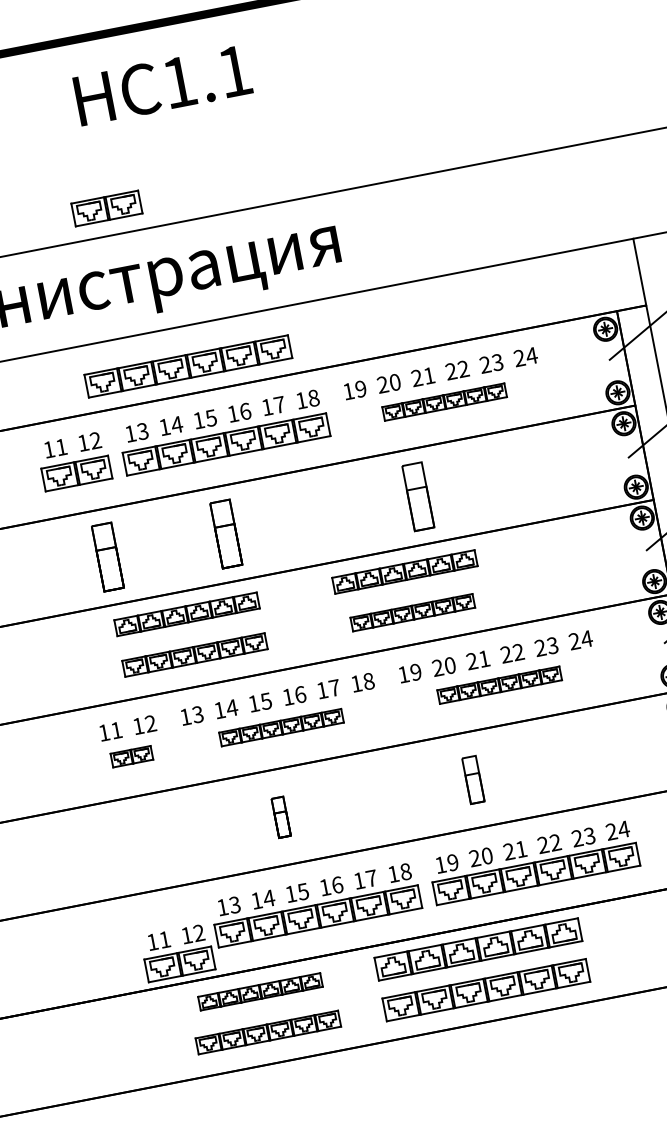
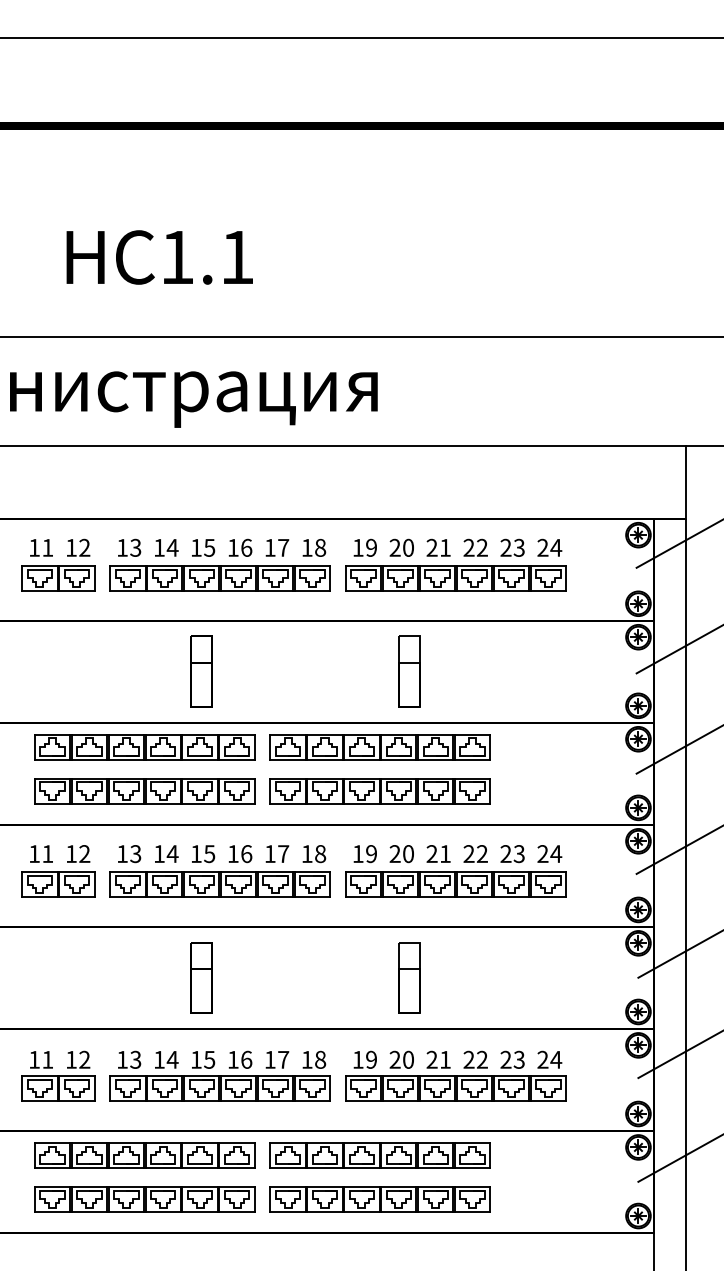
text: (162, 85) -> (159, 257), moved
part: (107, 208) -> (143, 308), removed
part: (187, 366) -> (195, 489), removed
part: (444, 402) -> (455, 578), size x1.67
part: (107, 557) -> (73, 671), removed
part: (404, 572) -> (379, 747), size x1.43
part: (412, 612) -> (379, 791), size x1.67
part: (186, 614) -> (144, 747), size x1.43
part: (194, 655) -> (144, 791), size x1.43
part: (499, 685) -> (455, 884), size x1.67
part: (280, 727) -> (219, 884), size x1.67
part: (131, 756) -> (58, 884), size x1.67
part: (473, 779) -> (409, 977), size x1.43
part: (280, 817) -> (201, 977), size x1.67
part: (177, 952) -> (58, 1075), moved
part: (260, 991) -> (144, 1155), size x1.67
part: (268, 1032) -> (144, 1199), size x1.43

